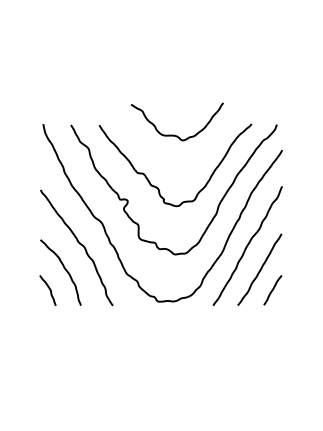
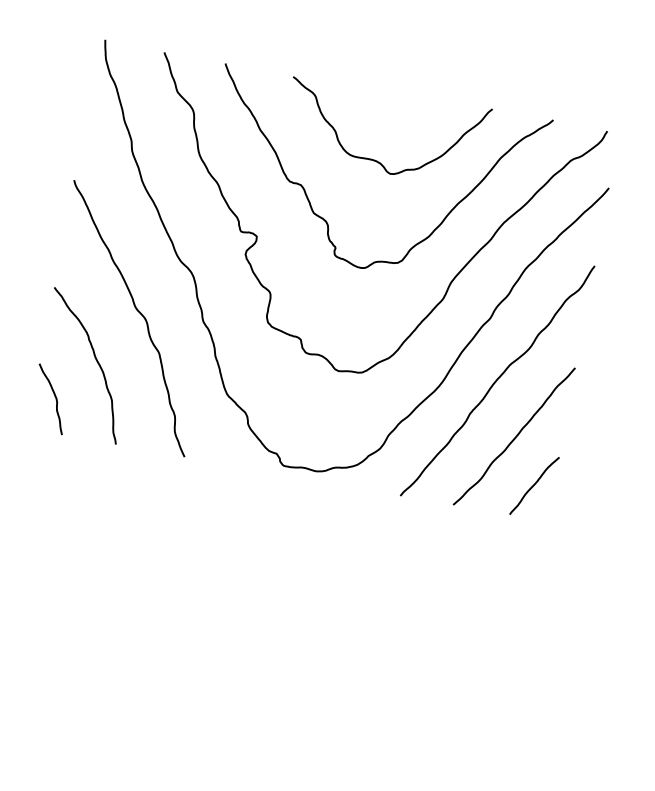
curve: (174, 134) -> (375, 157), moved

